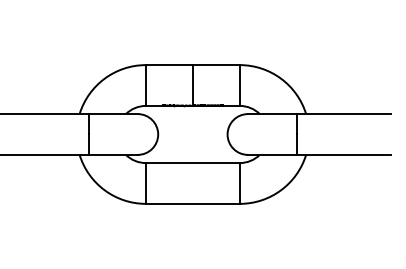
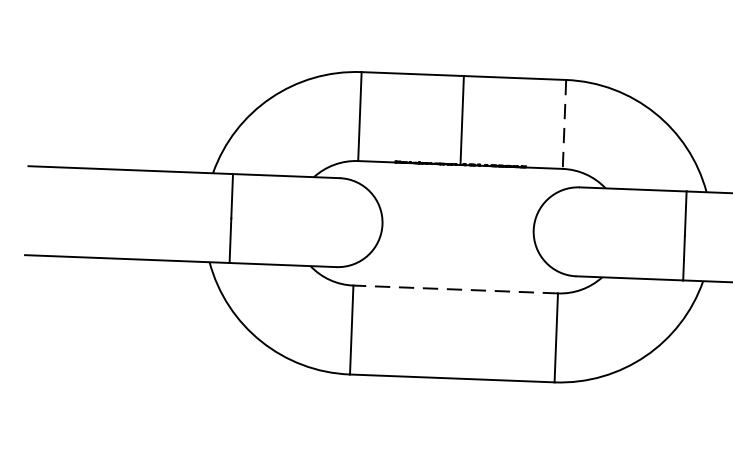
line: (239, 86) -> (563, 126), solid -> dashed
line: (192, 163) -> (454, 290), solid -> dashed

